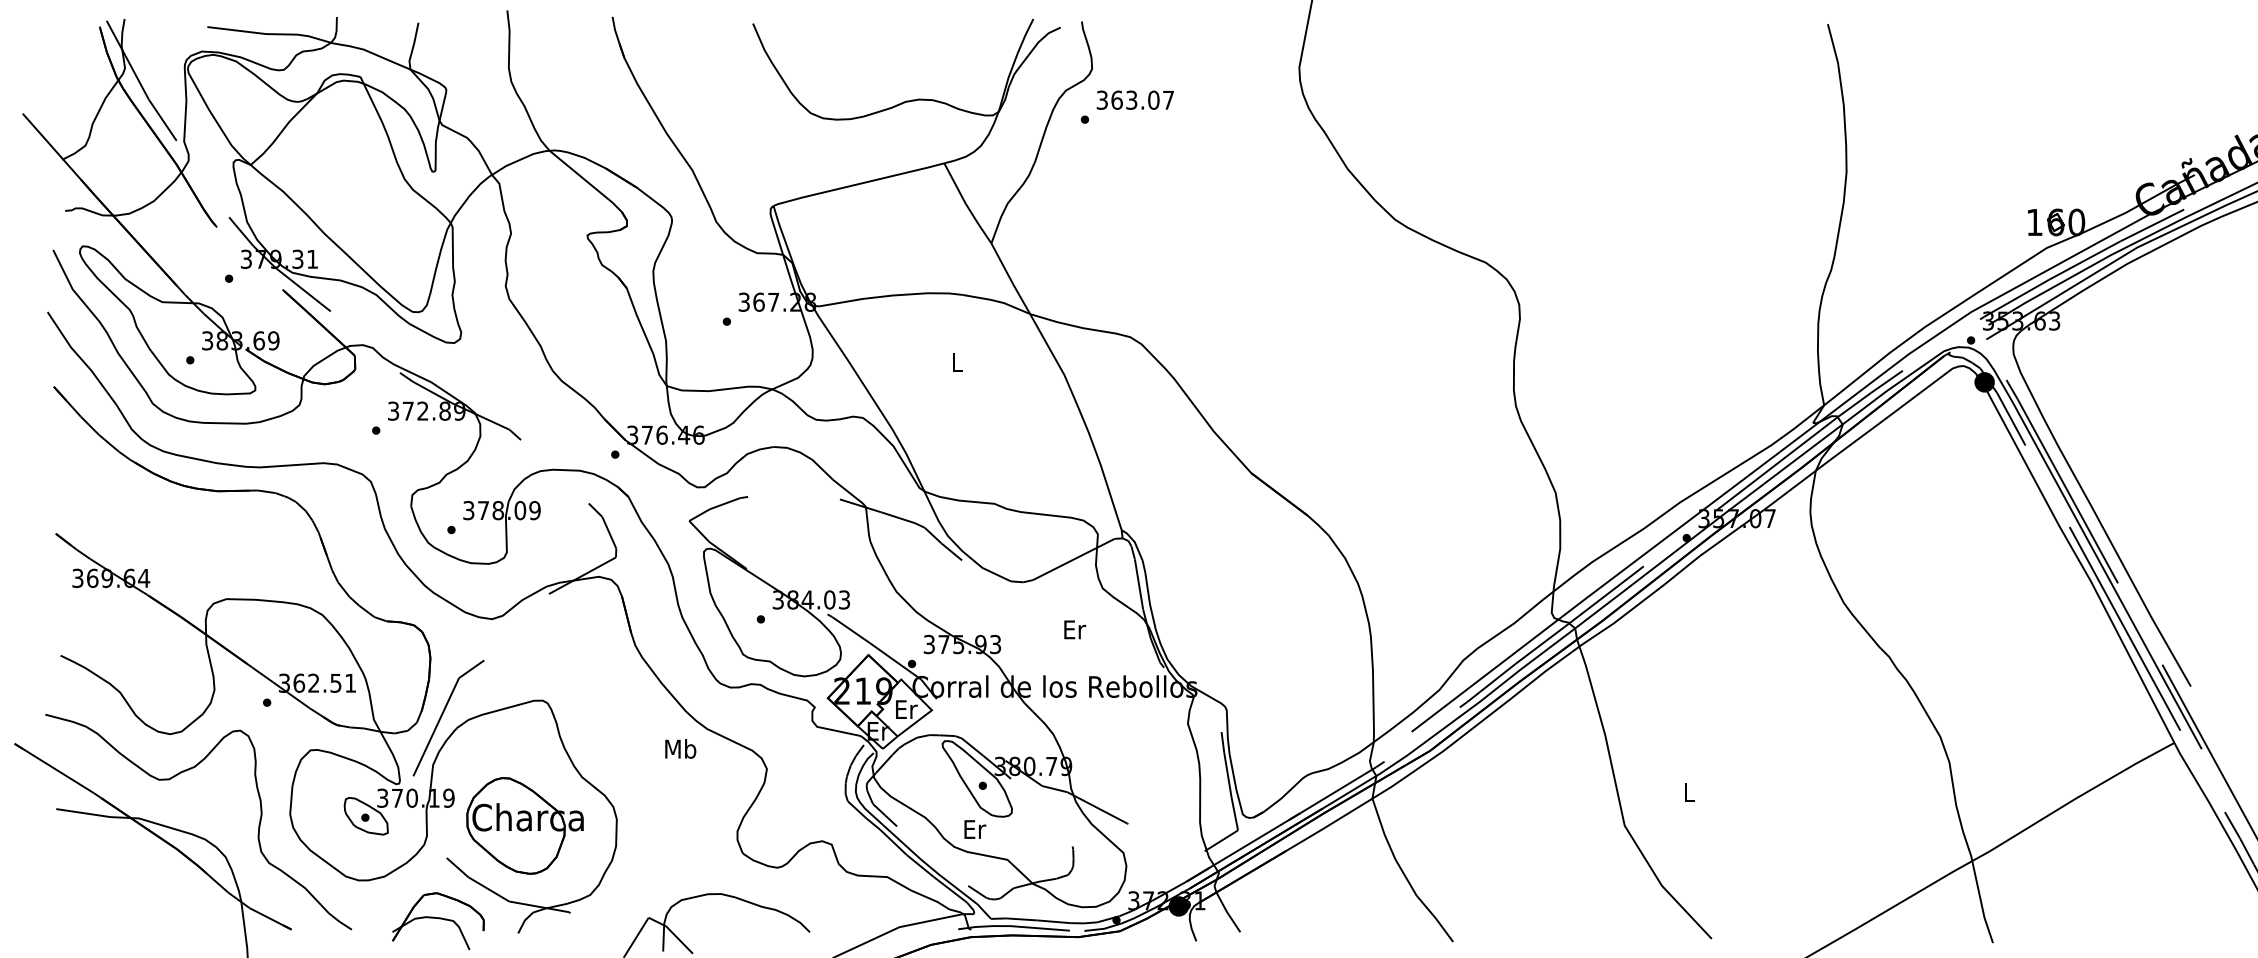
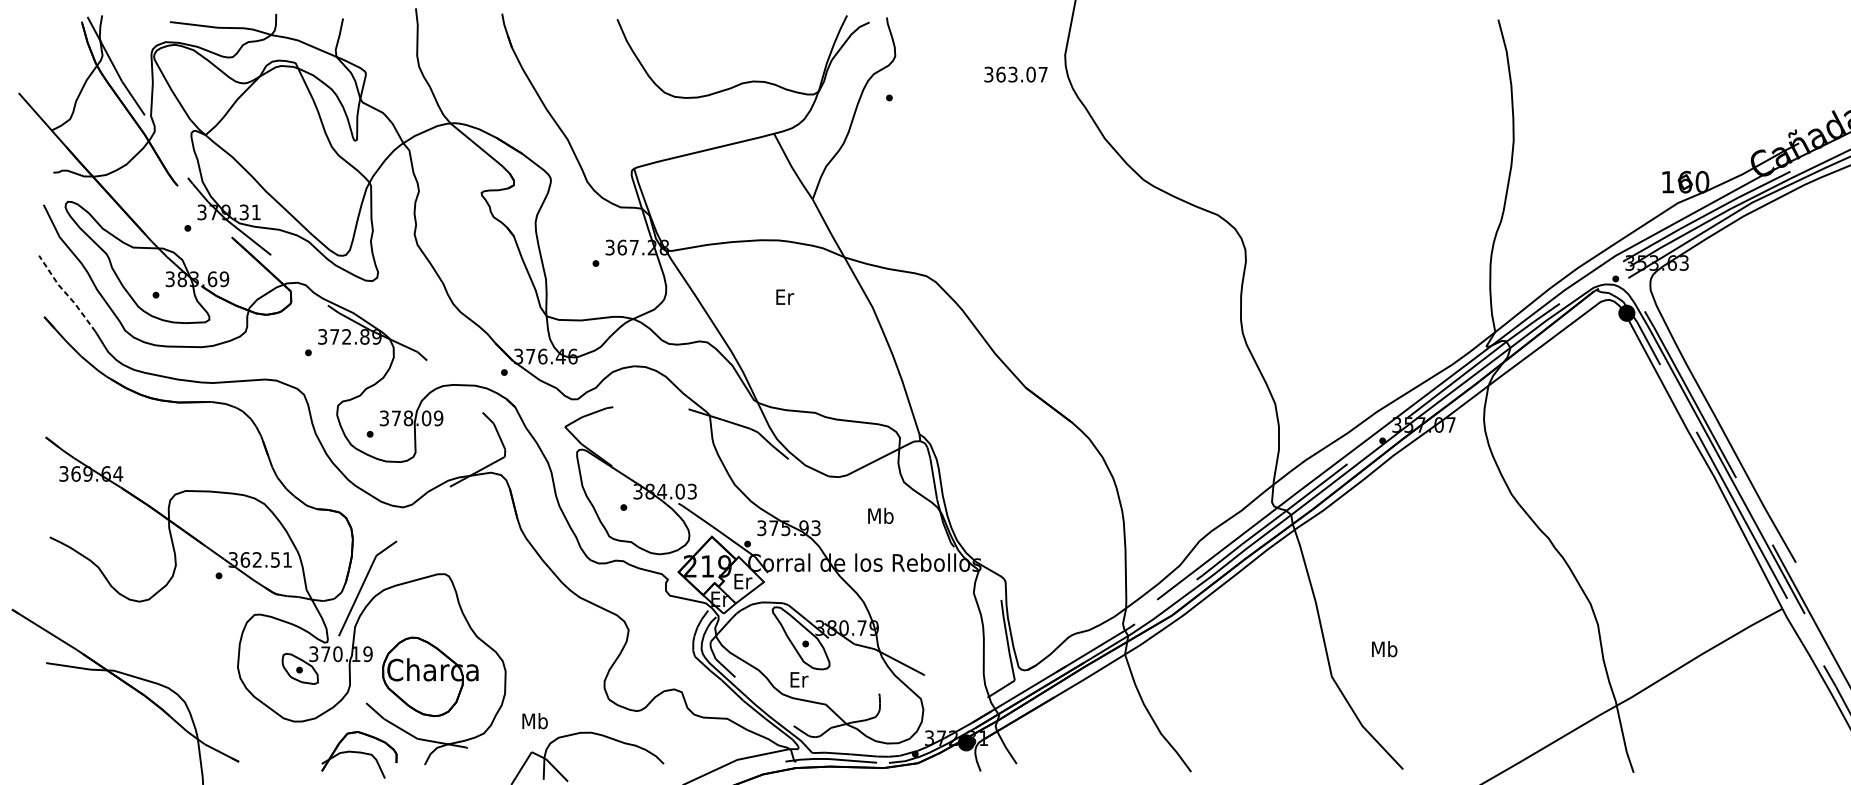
text: (1134, 99) -> (1015, 74), moved
line: (80, 358) -> (66, 293), solid -> dashed
text: (957, 362) -> (784, 297), L -> Er
text: (1074, 629) -> (880, 515), Er -> Mb
text: (680, 748) -> (534, 720), moved
curve: (171, 779) -> (140, 638), removed
text: (1688, 791) -> (1384, 648), L -> Mb

